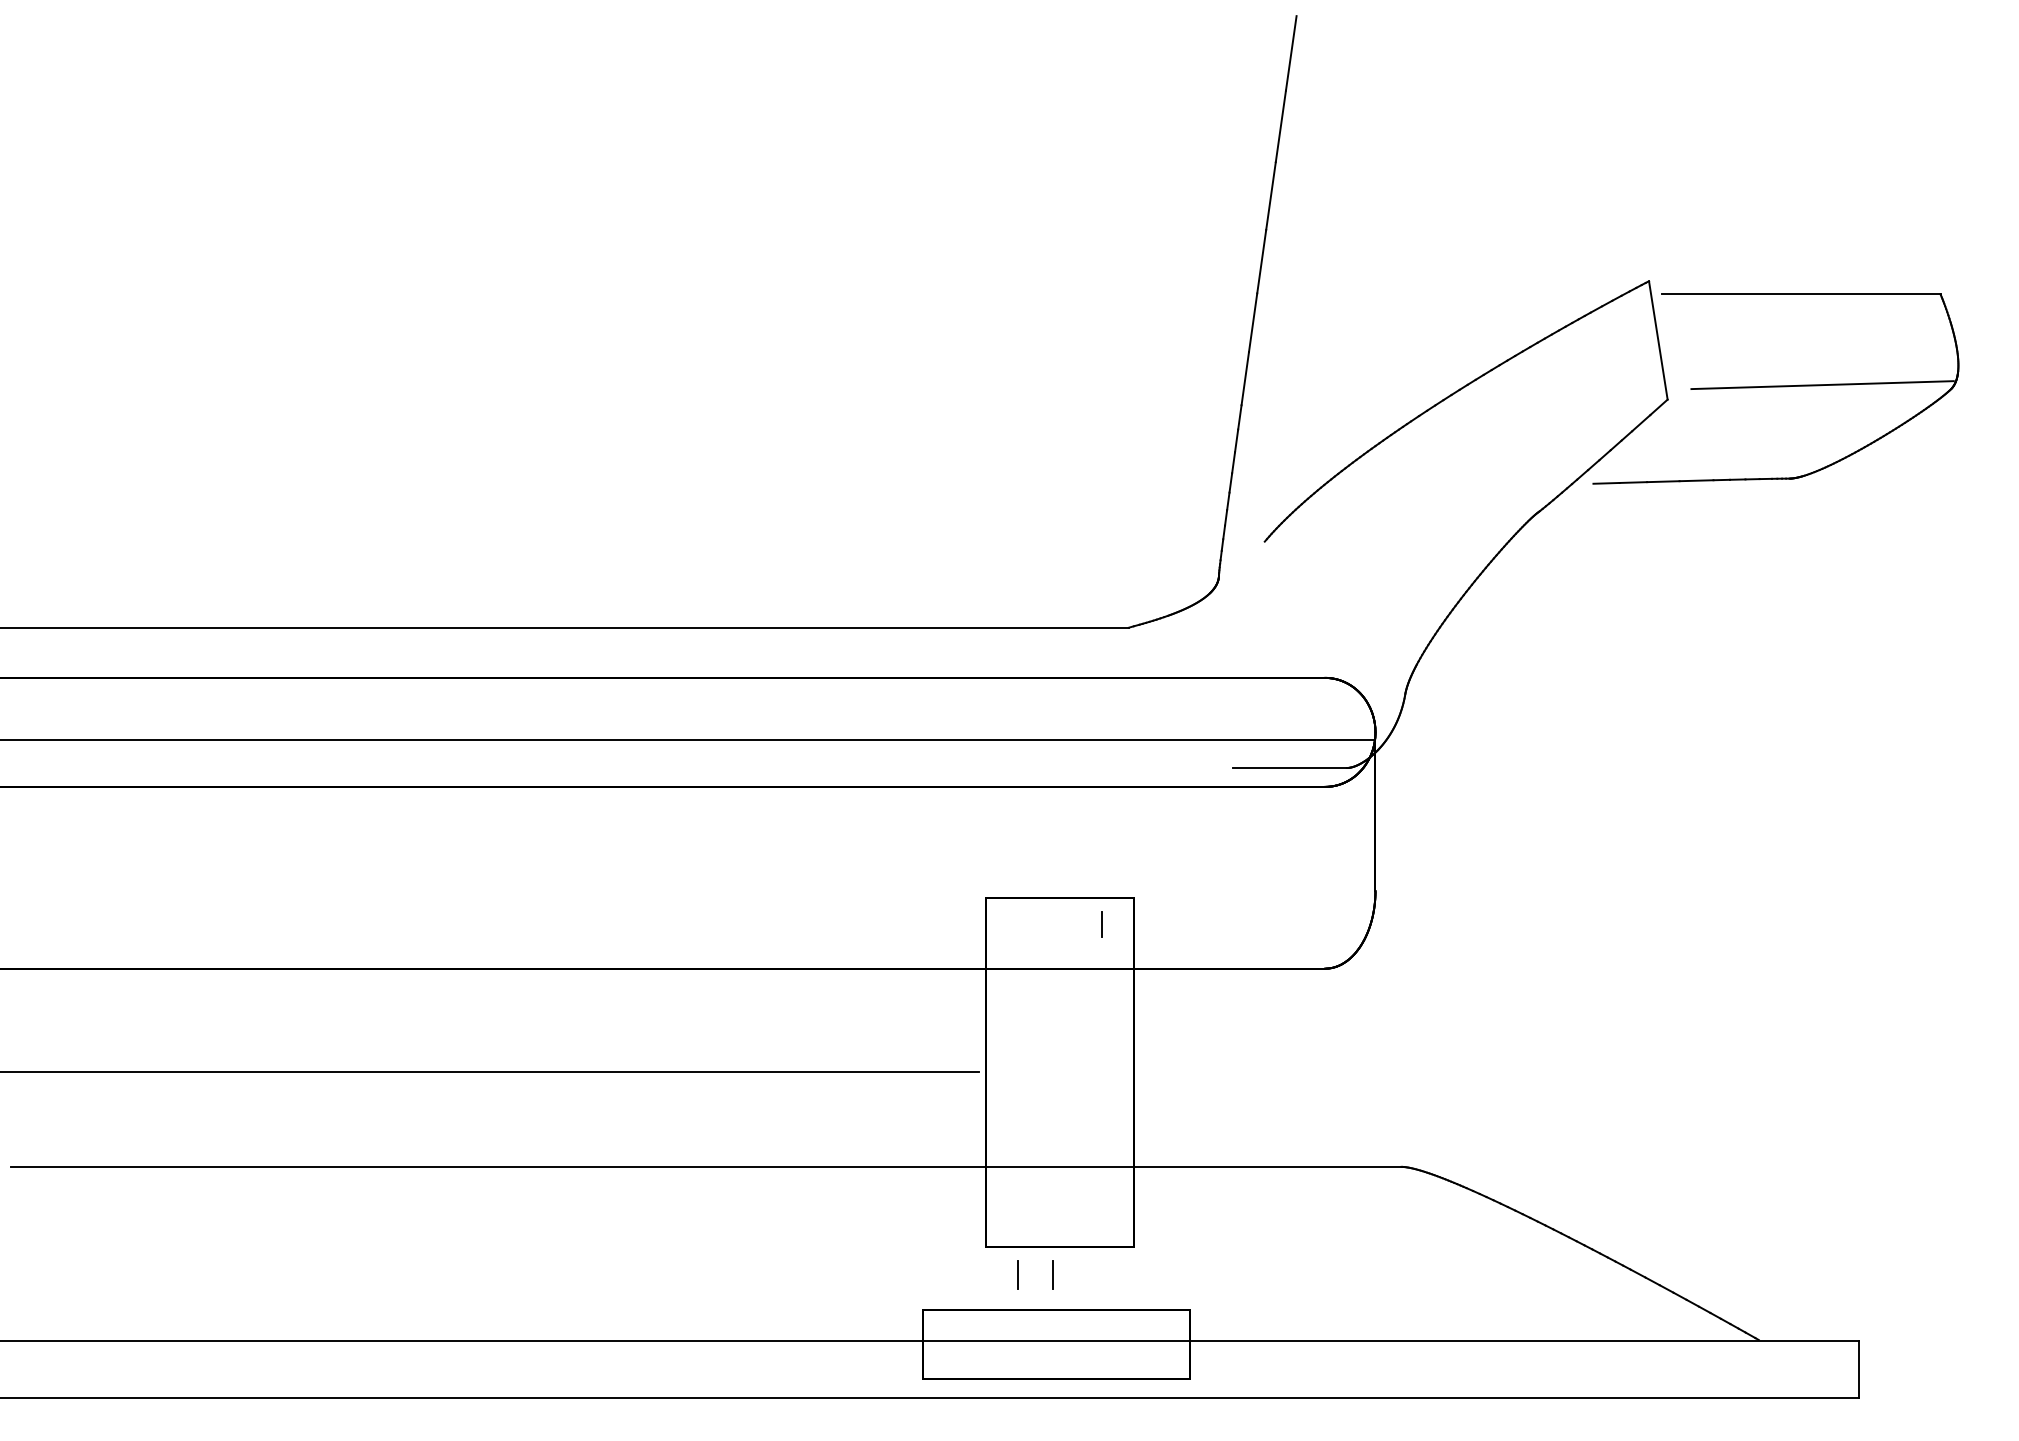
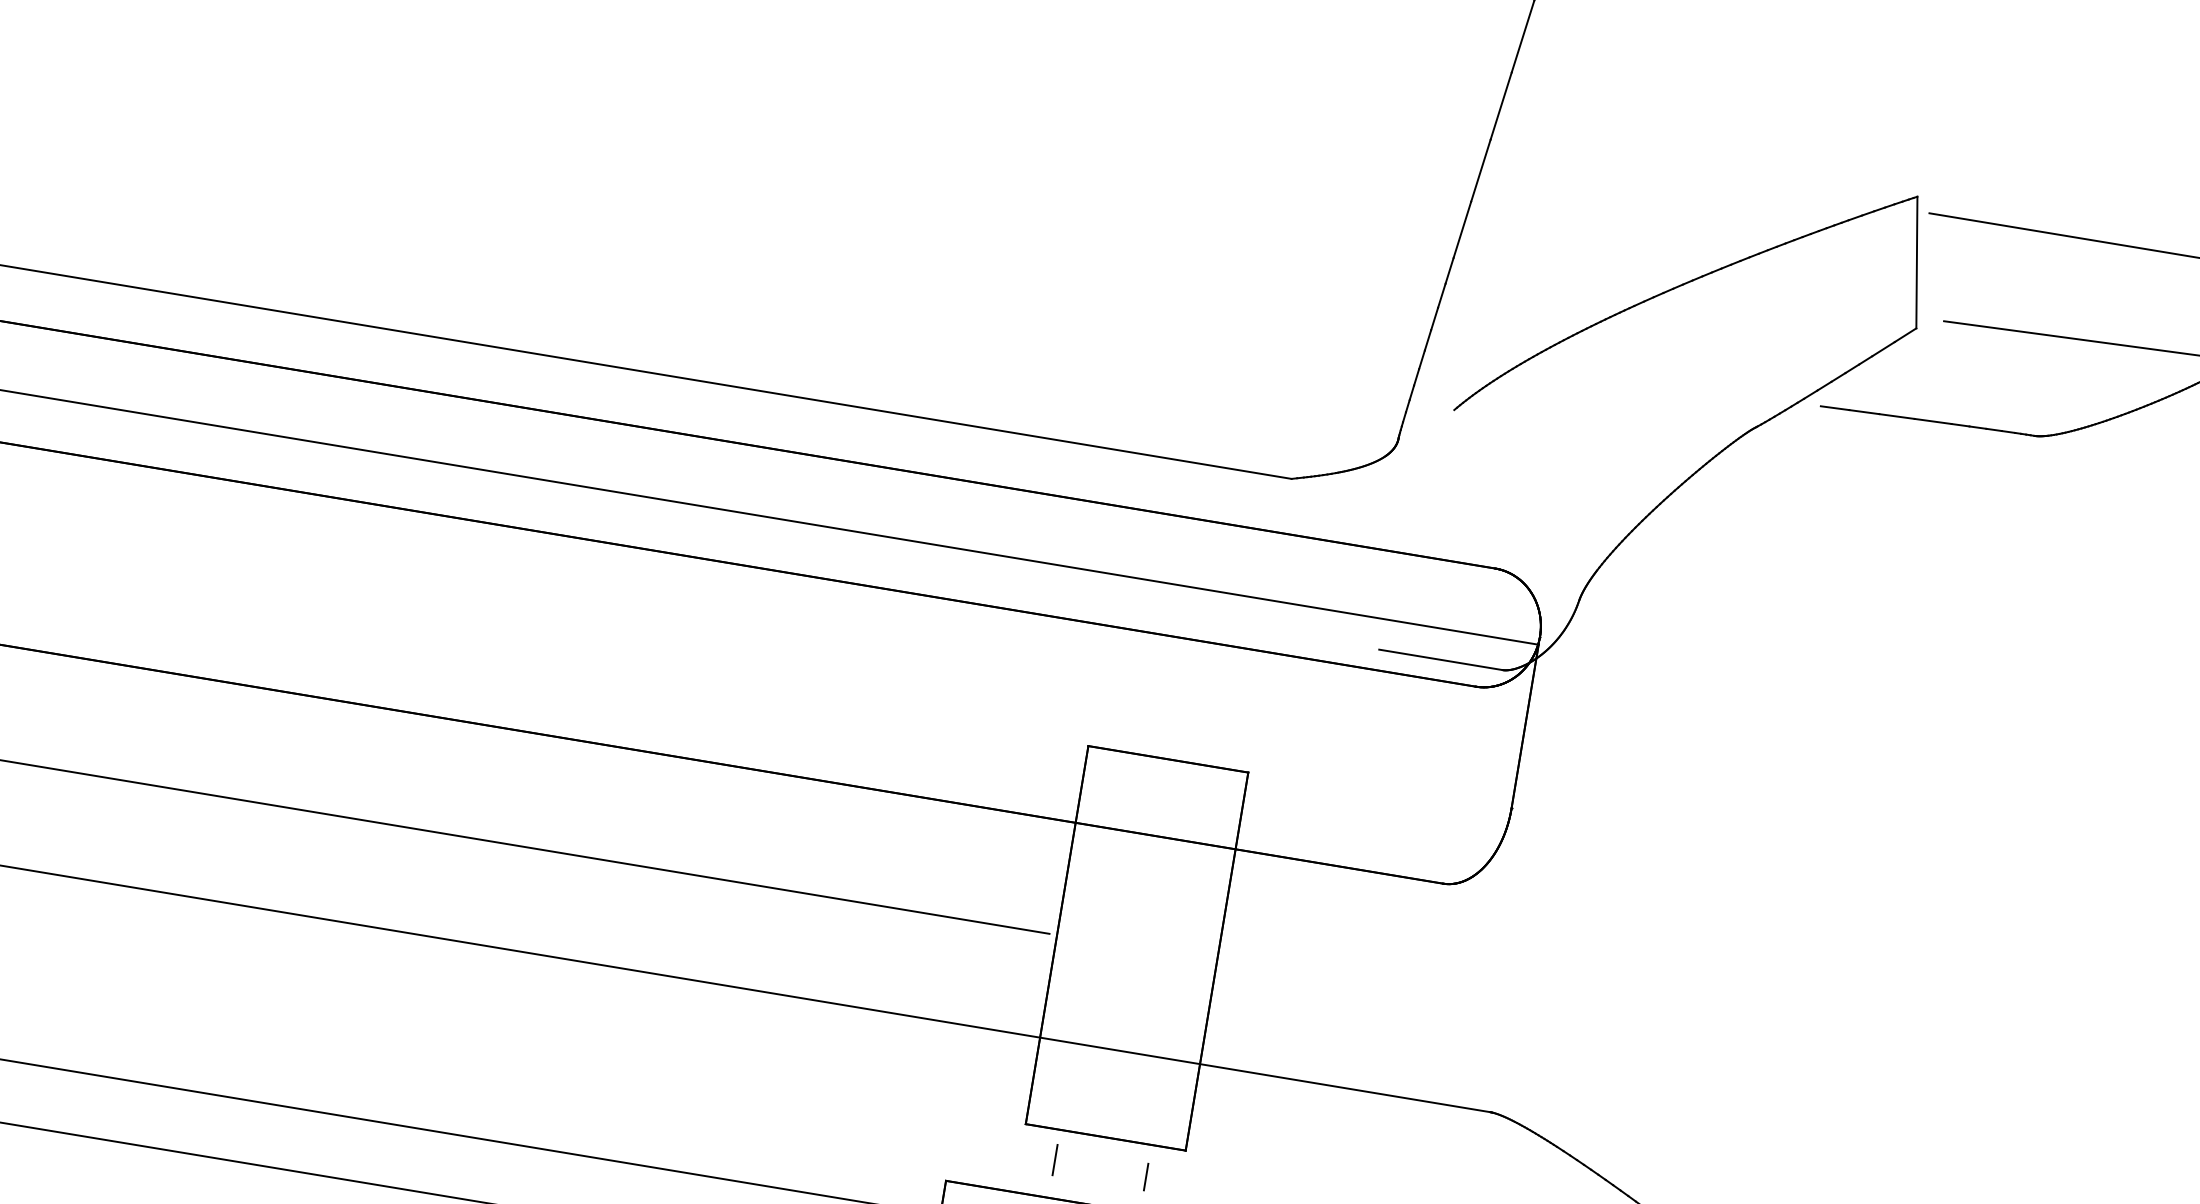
line: (1101, 924) -> (1145, 1177), moved
line: (1052, 1274) -> (1092, 1166), removed

